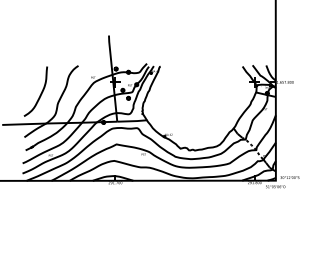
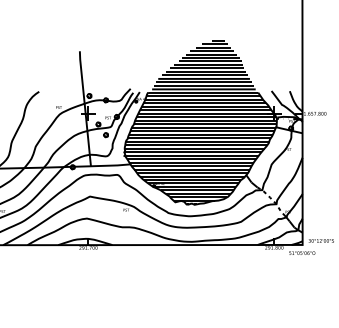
hatch: (199, 88) -> (200, 121), added

